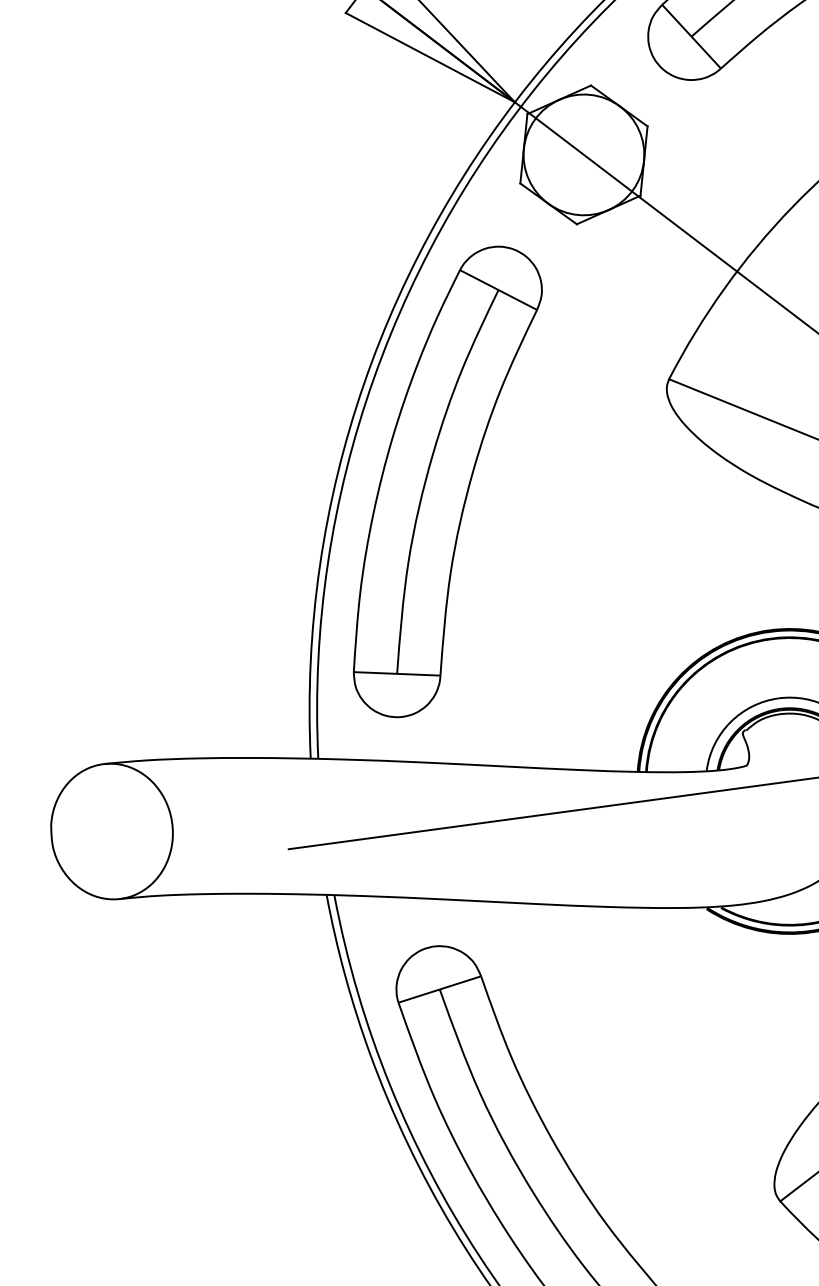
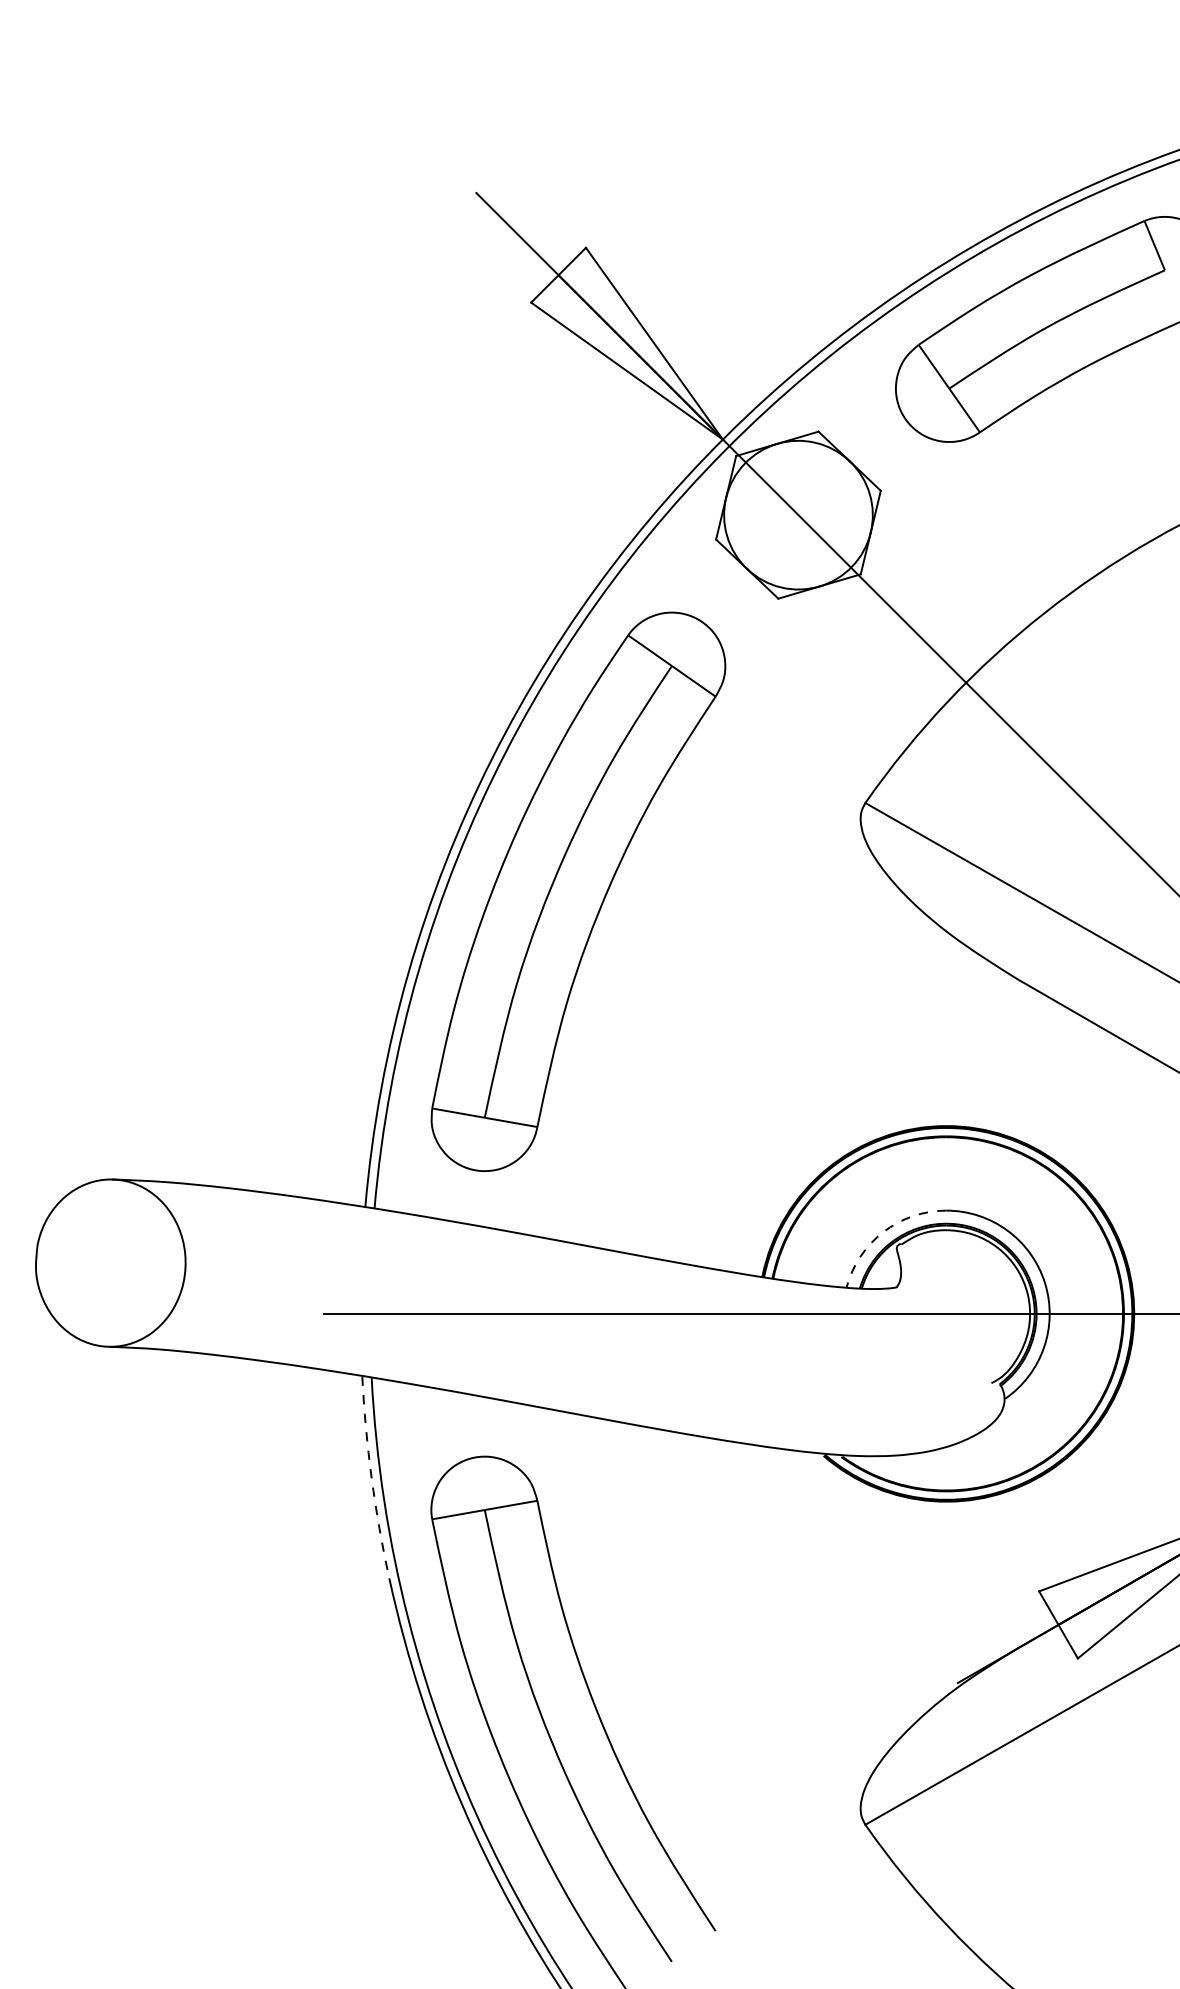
arc: (730, 722) -> (883, 1231), solid -> dashed
arc: (345, 975) -> (371, 1477), solid -> dashed

